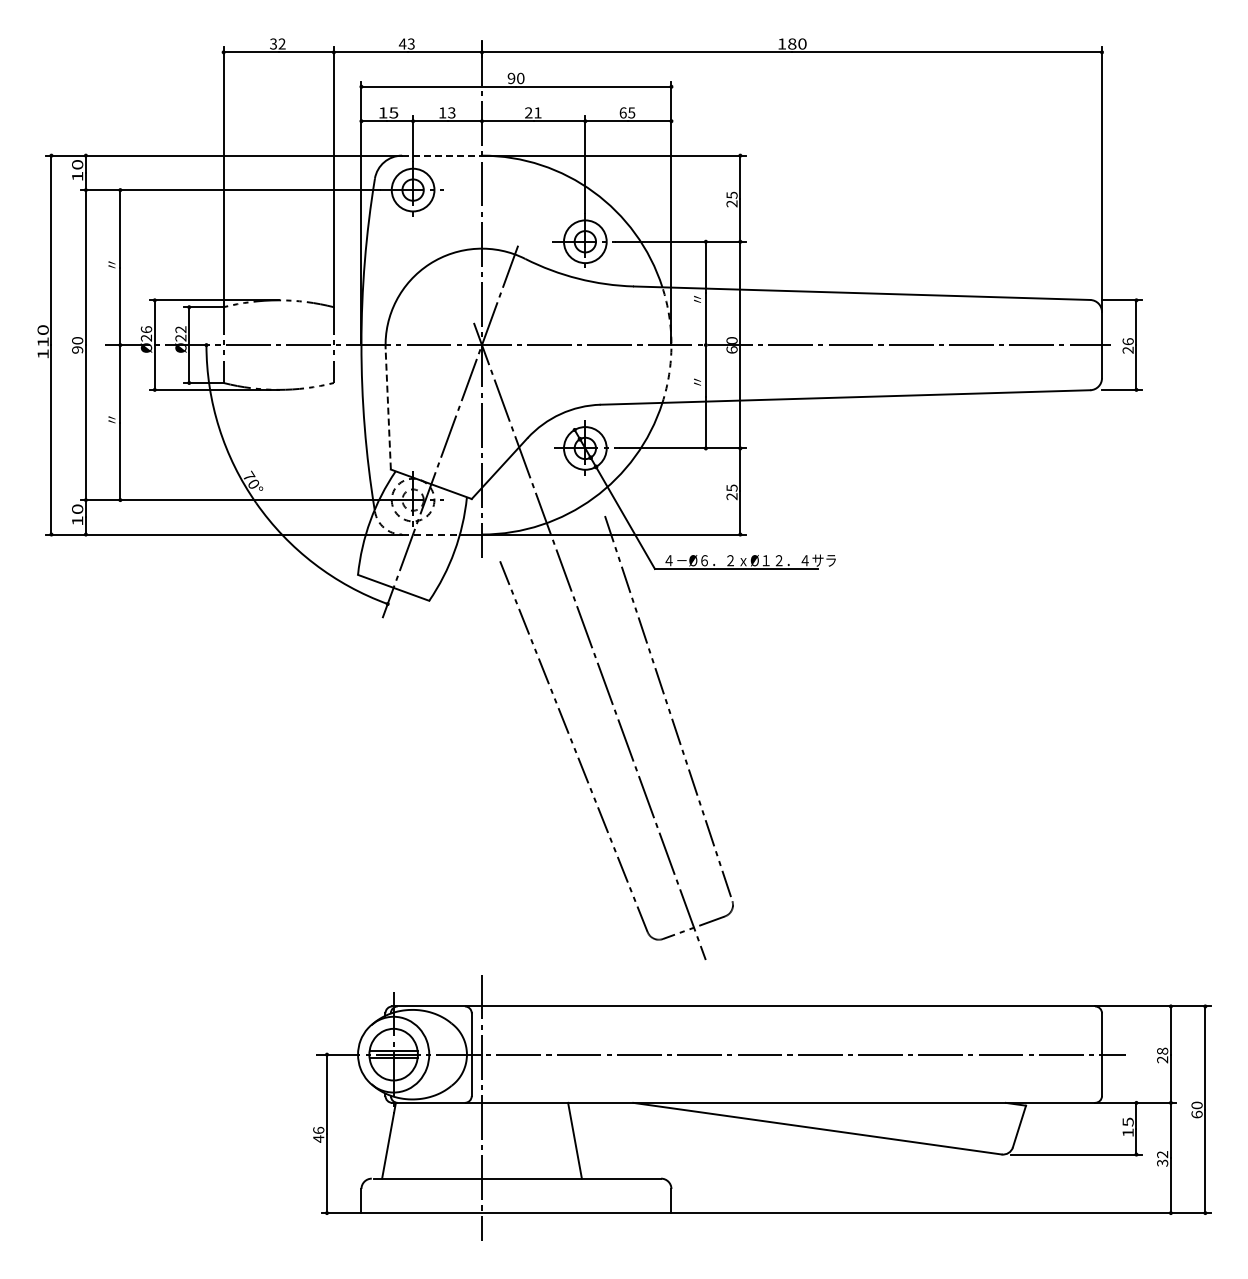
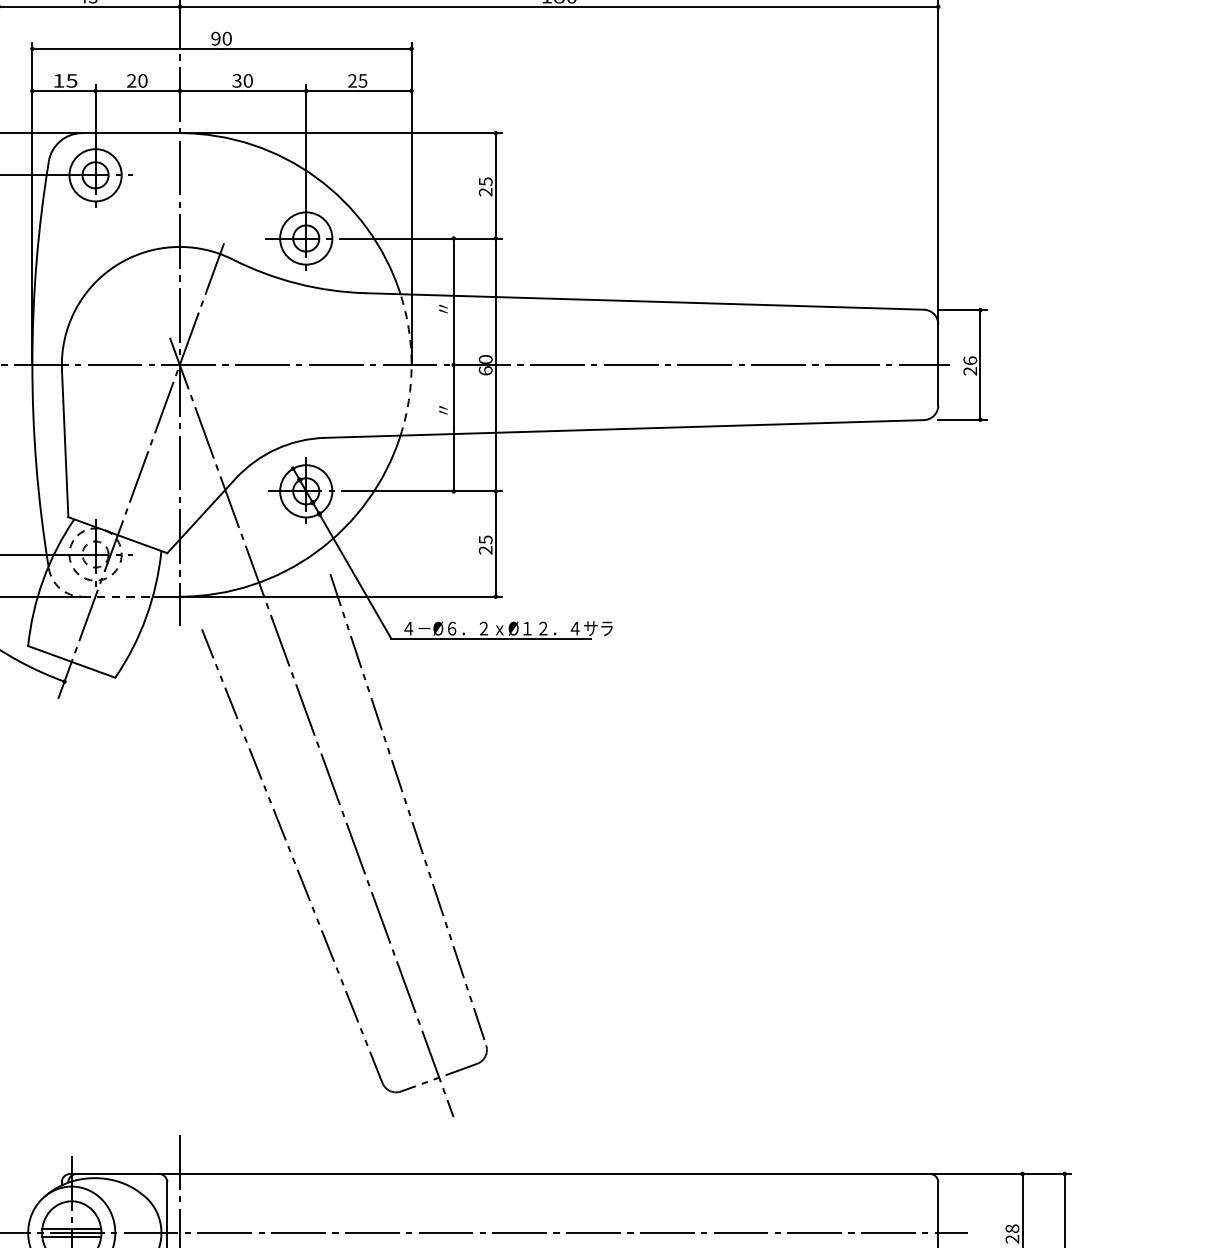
text: (447, 112) -> (137, 80), 13 -> 20
text: (533, 112) -> (242, 80), 21 -> 30
text: (622, 112) -> (351, 80), 65 -> 25
line: (442, 155) -> (131, 132), dashed -> solid
line: (388, 408) -> (65, 442), dashed -> solid

